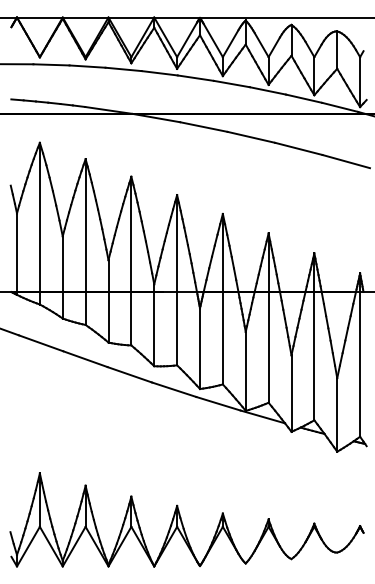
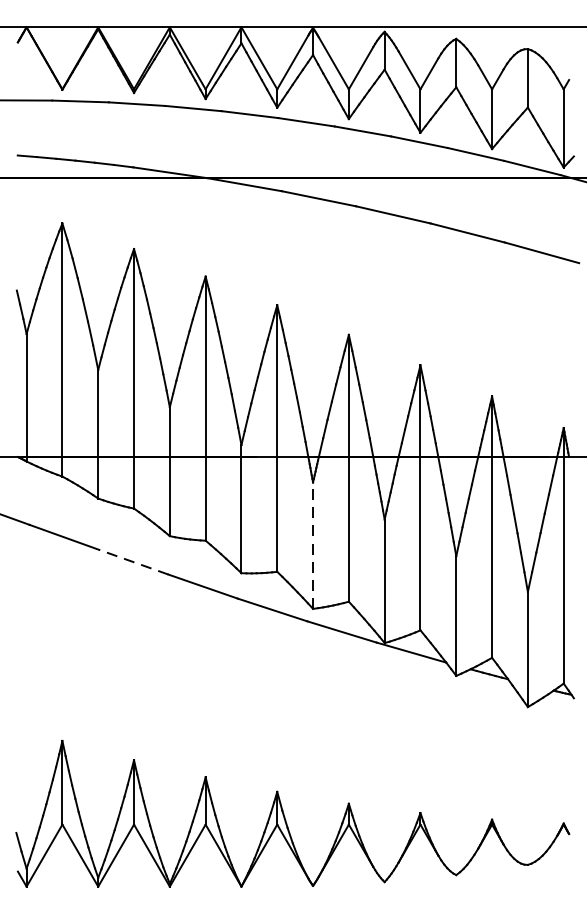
line: (200, 348) -> (313, 545), solid -> dashed
line: (85, 359) -> (133, 562), solid -> dashed

